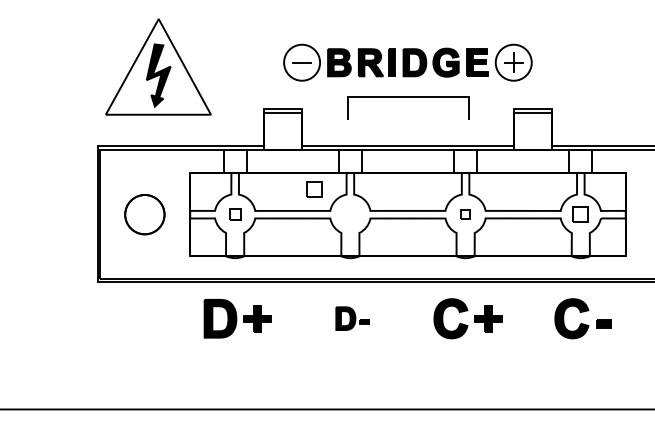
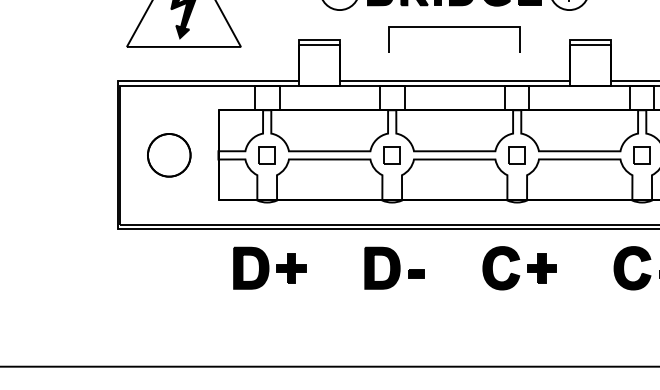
part: (314, 189) -> (392, 155), moved
part: (235, 214) -> (267, 155), size x1.43
part: (465, 214) -> (517, 155), size x1.67
part: (352, 318) -> (394, 268), size x1.67

